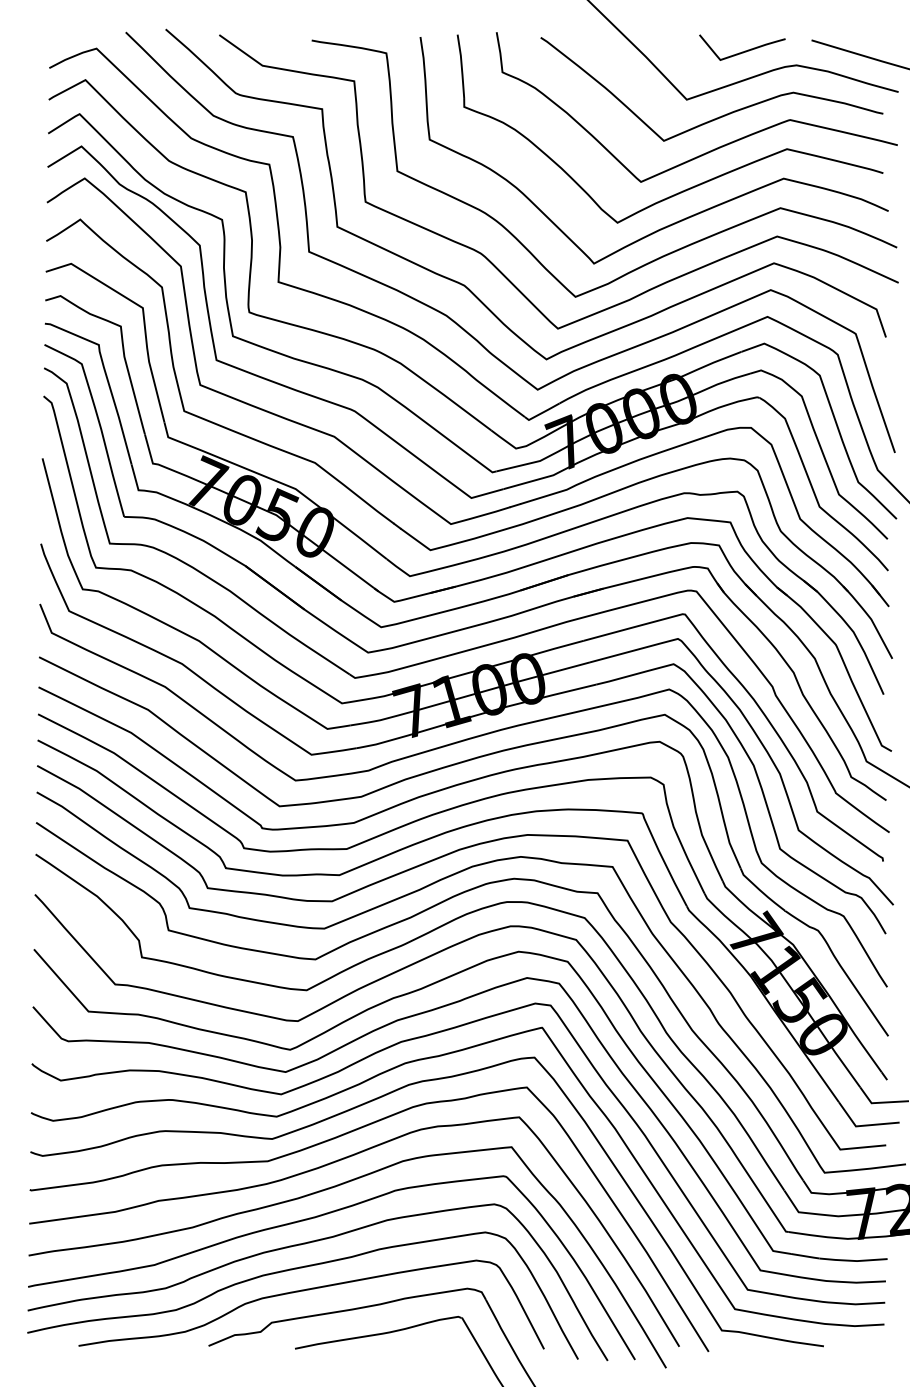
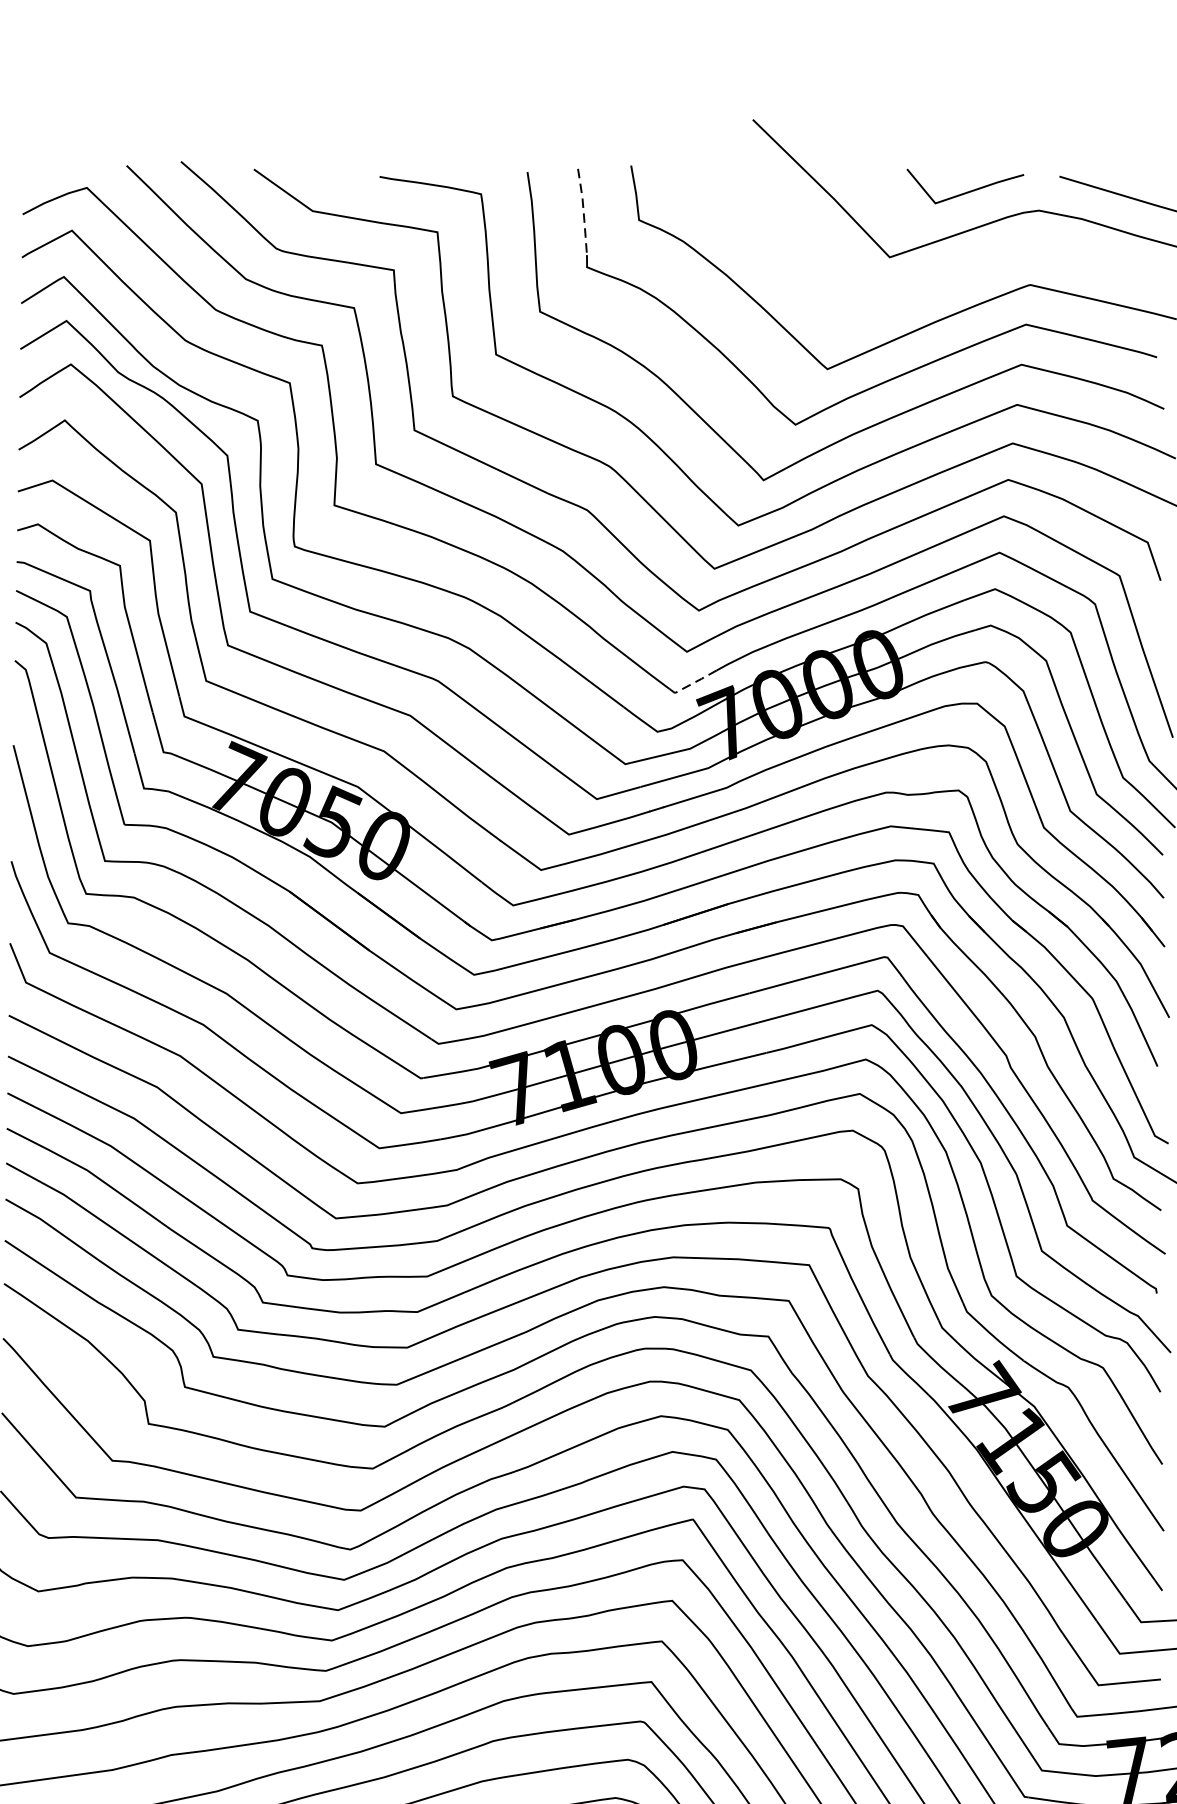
line: (461, 66) -> (583, 212), solid -> dashed
curve: (721, 115) -> (936, 278), removed
line: (542, 412) -> (693, 682), solid -> dashed

